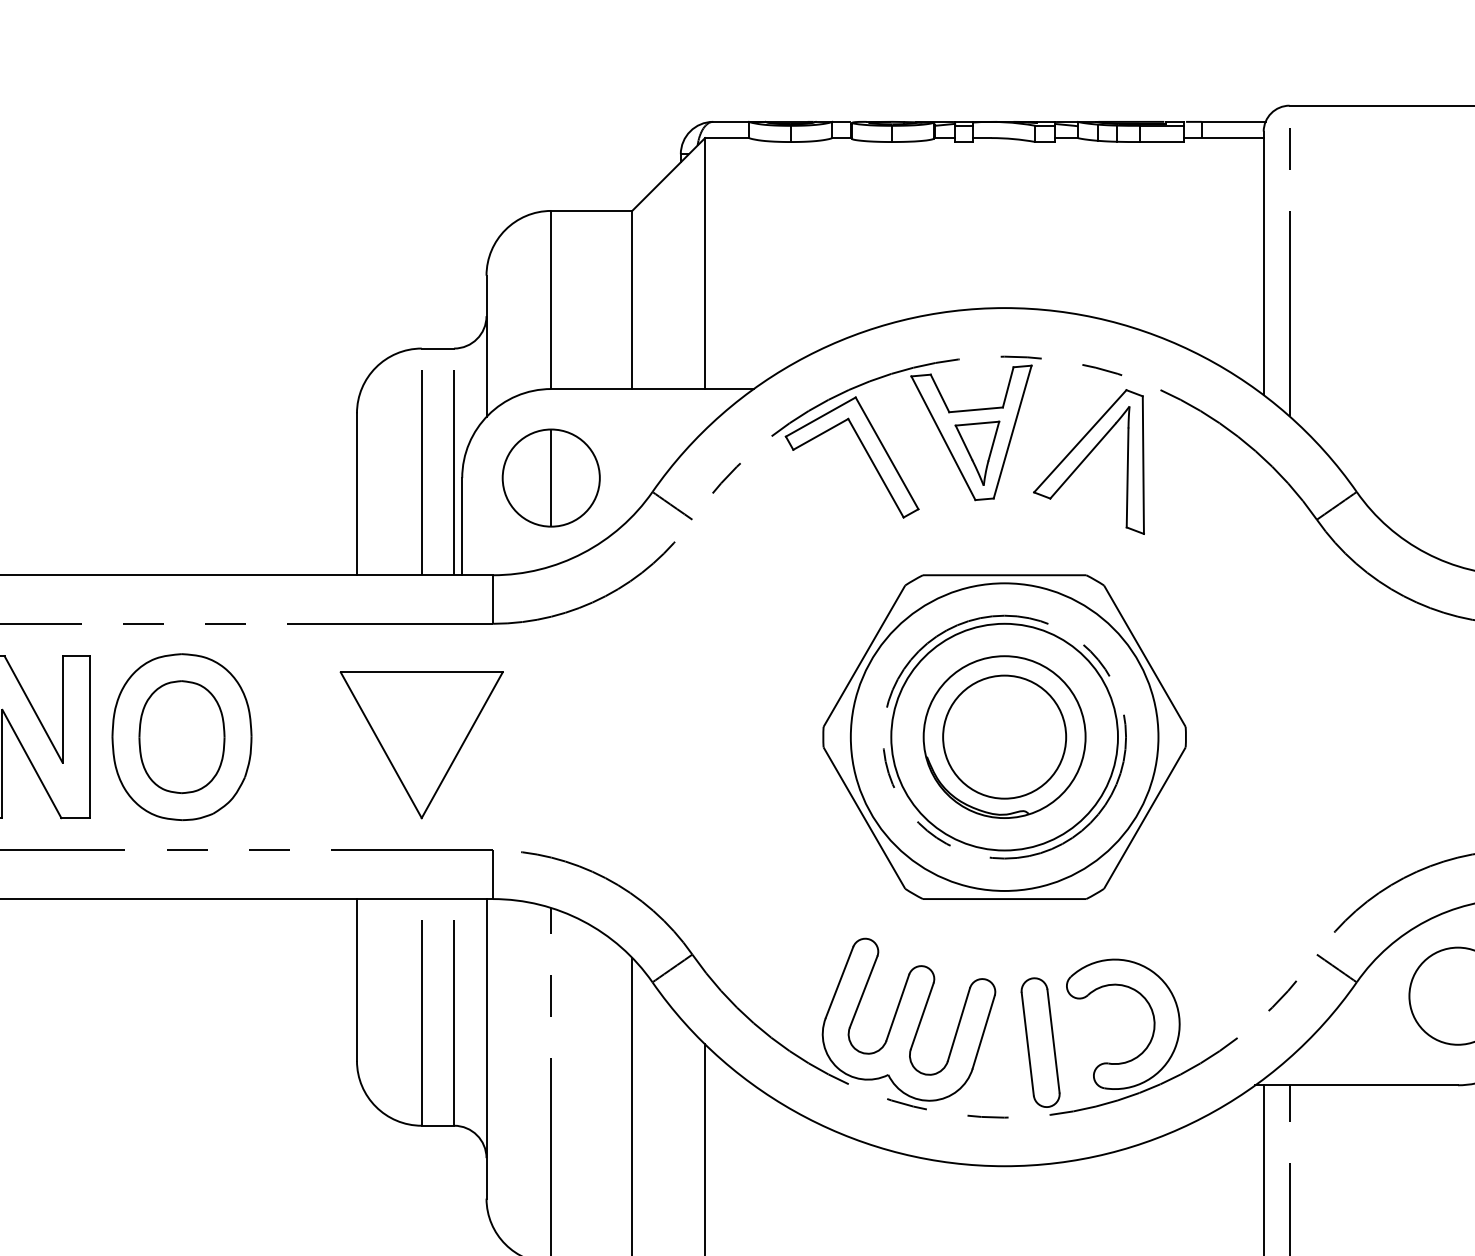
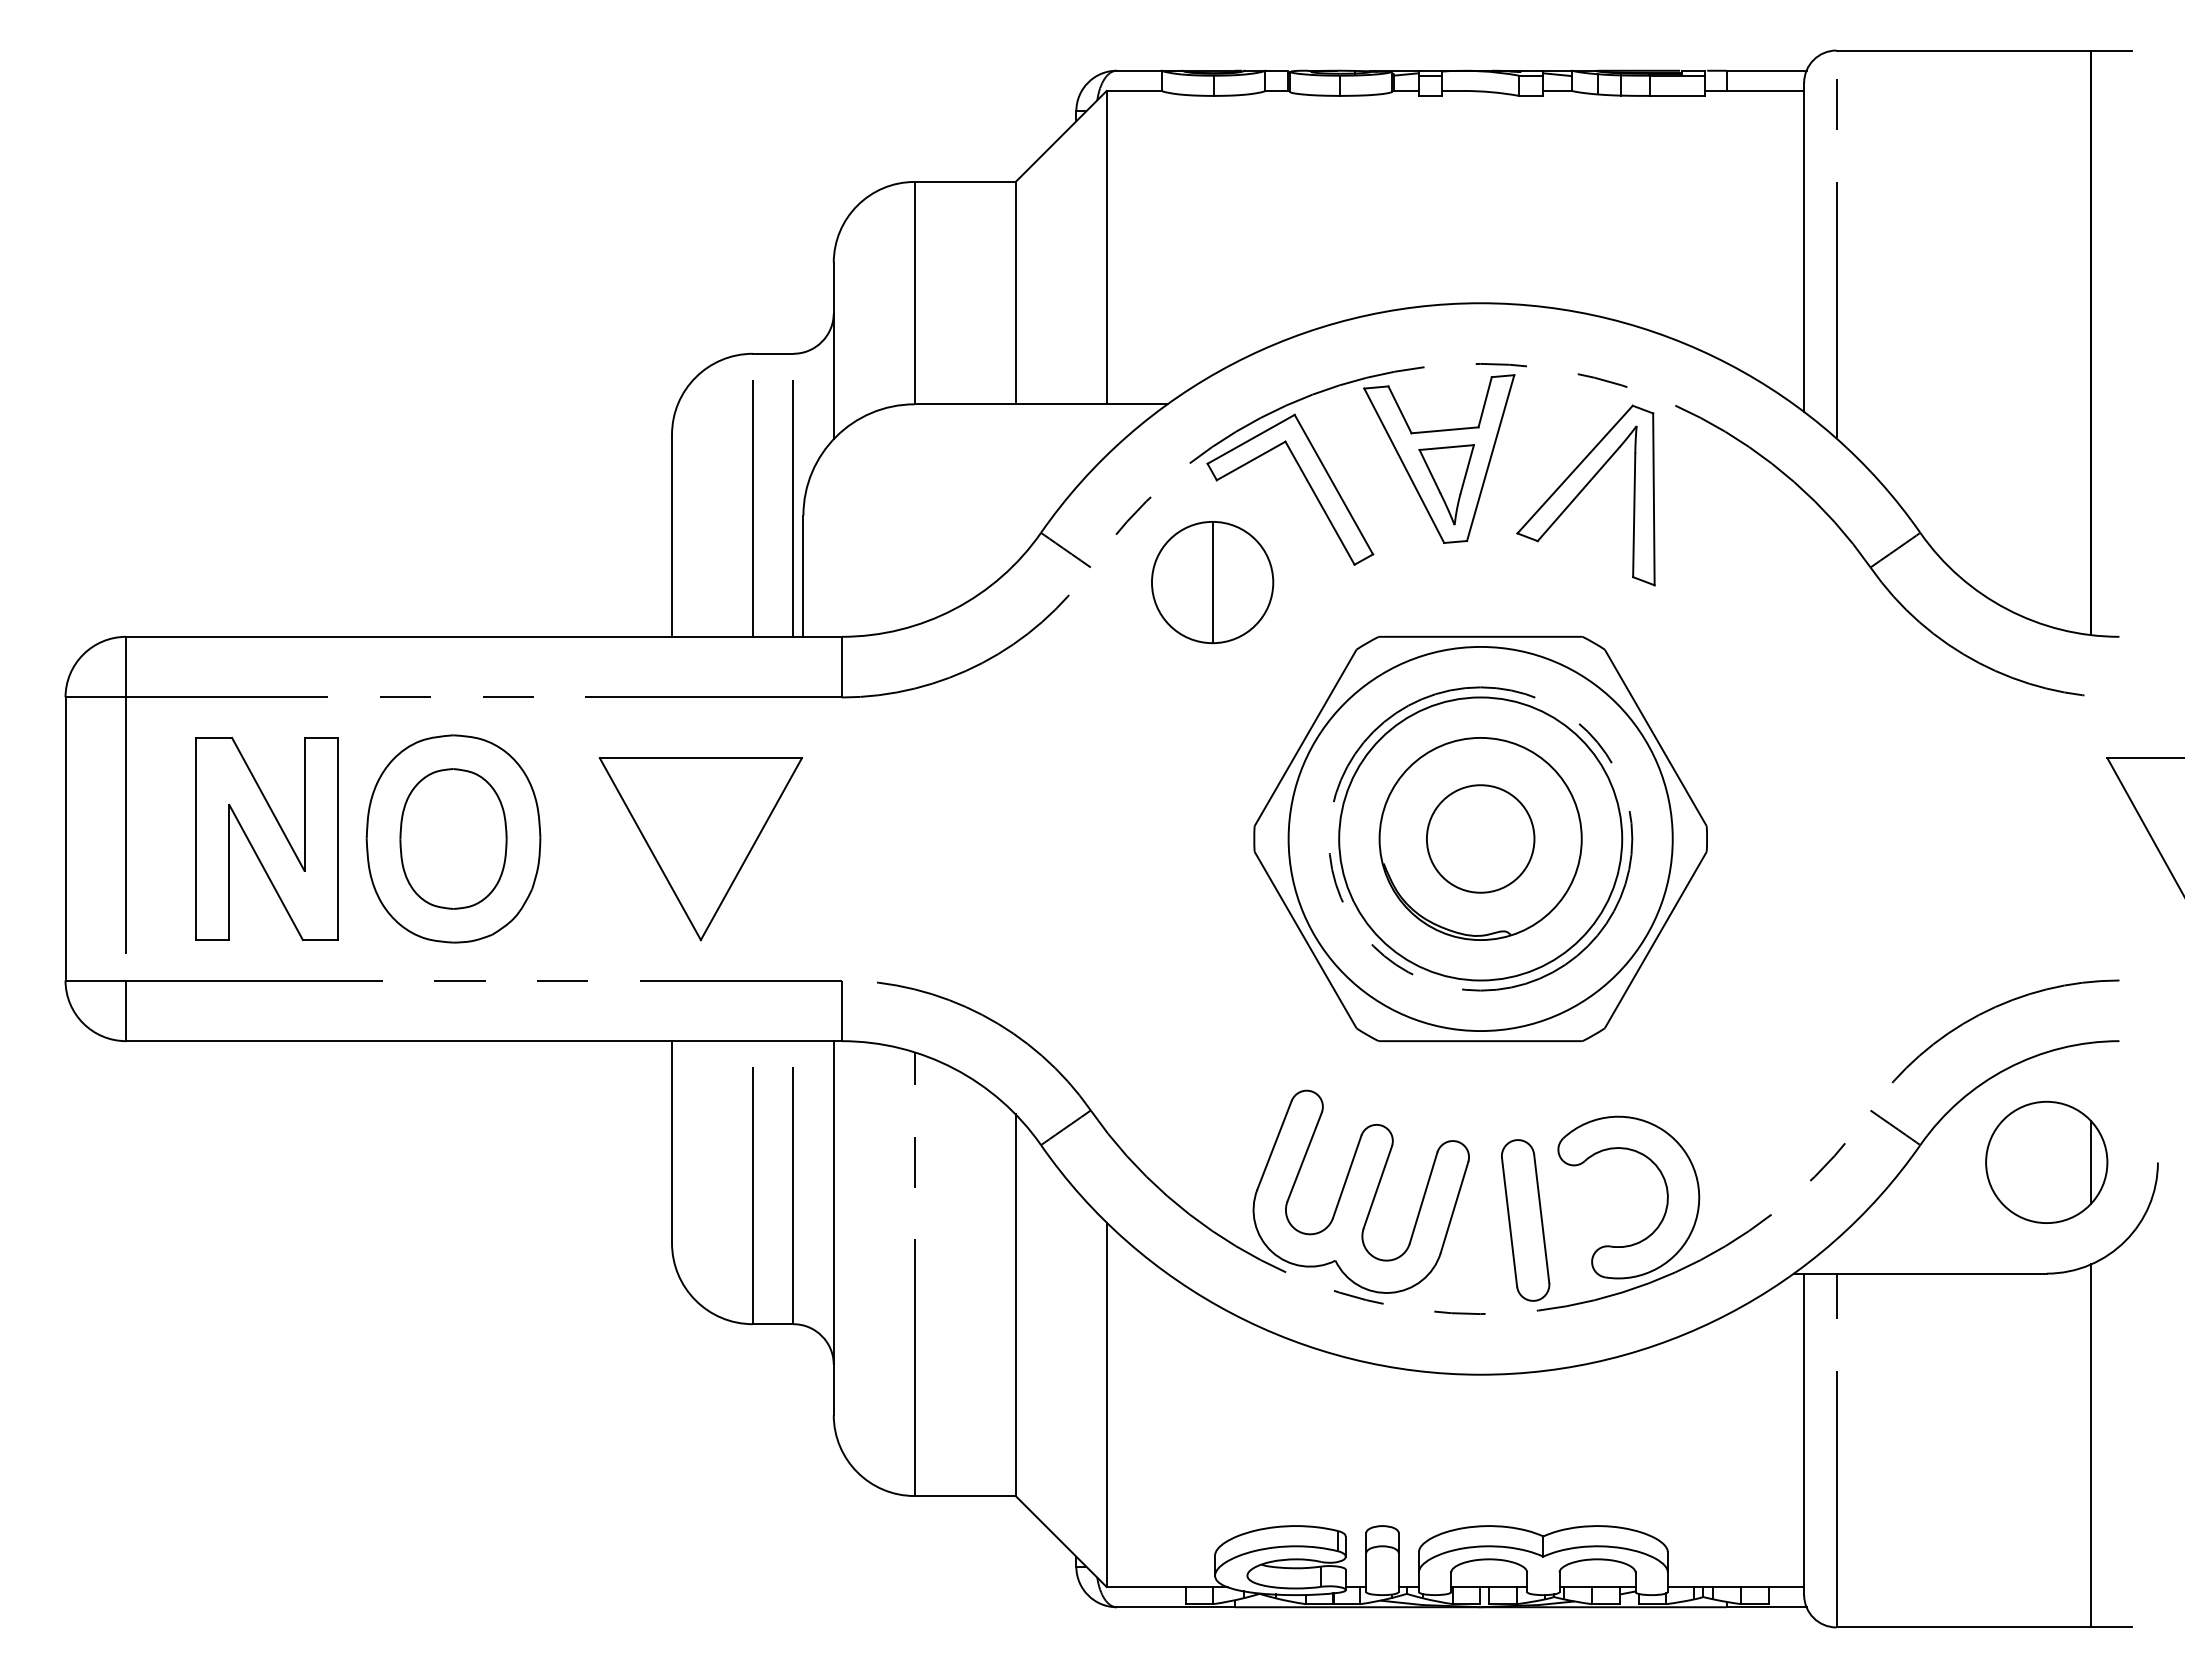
part: (551, 478) -> (1212, 582), moved
circle: (1004, 736) -> (1480, 838), size x0.7
part: (421, 745) -> (700, 849), moved

